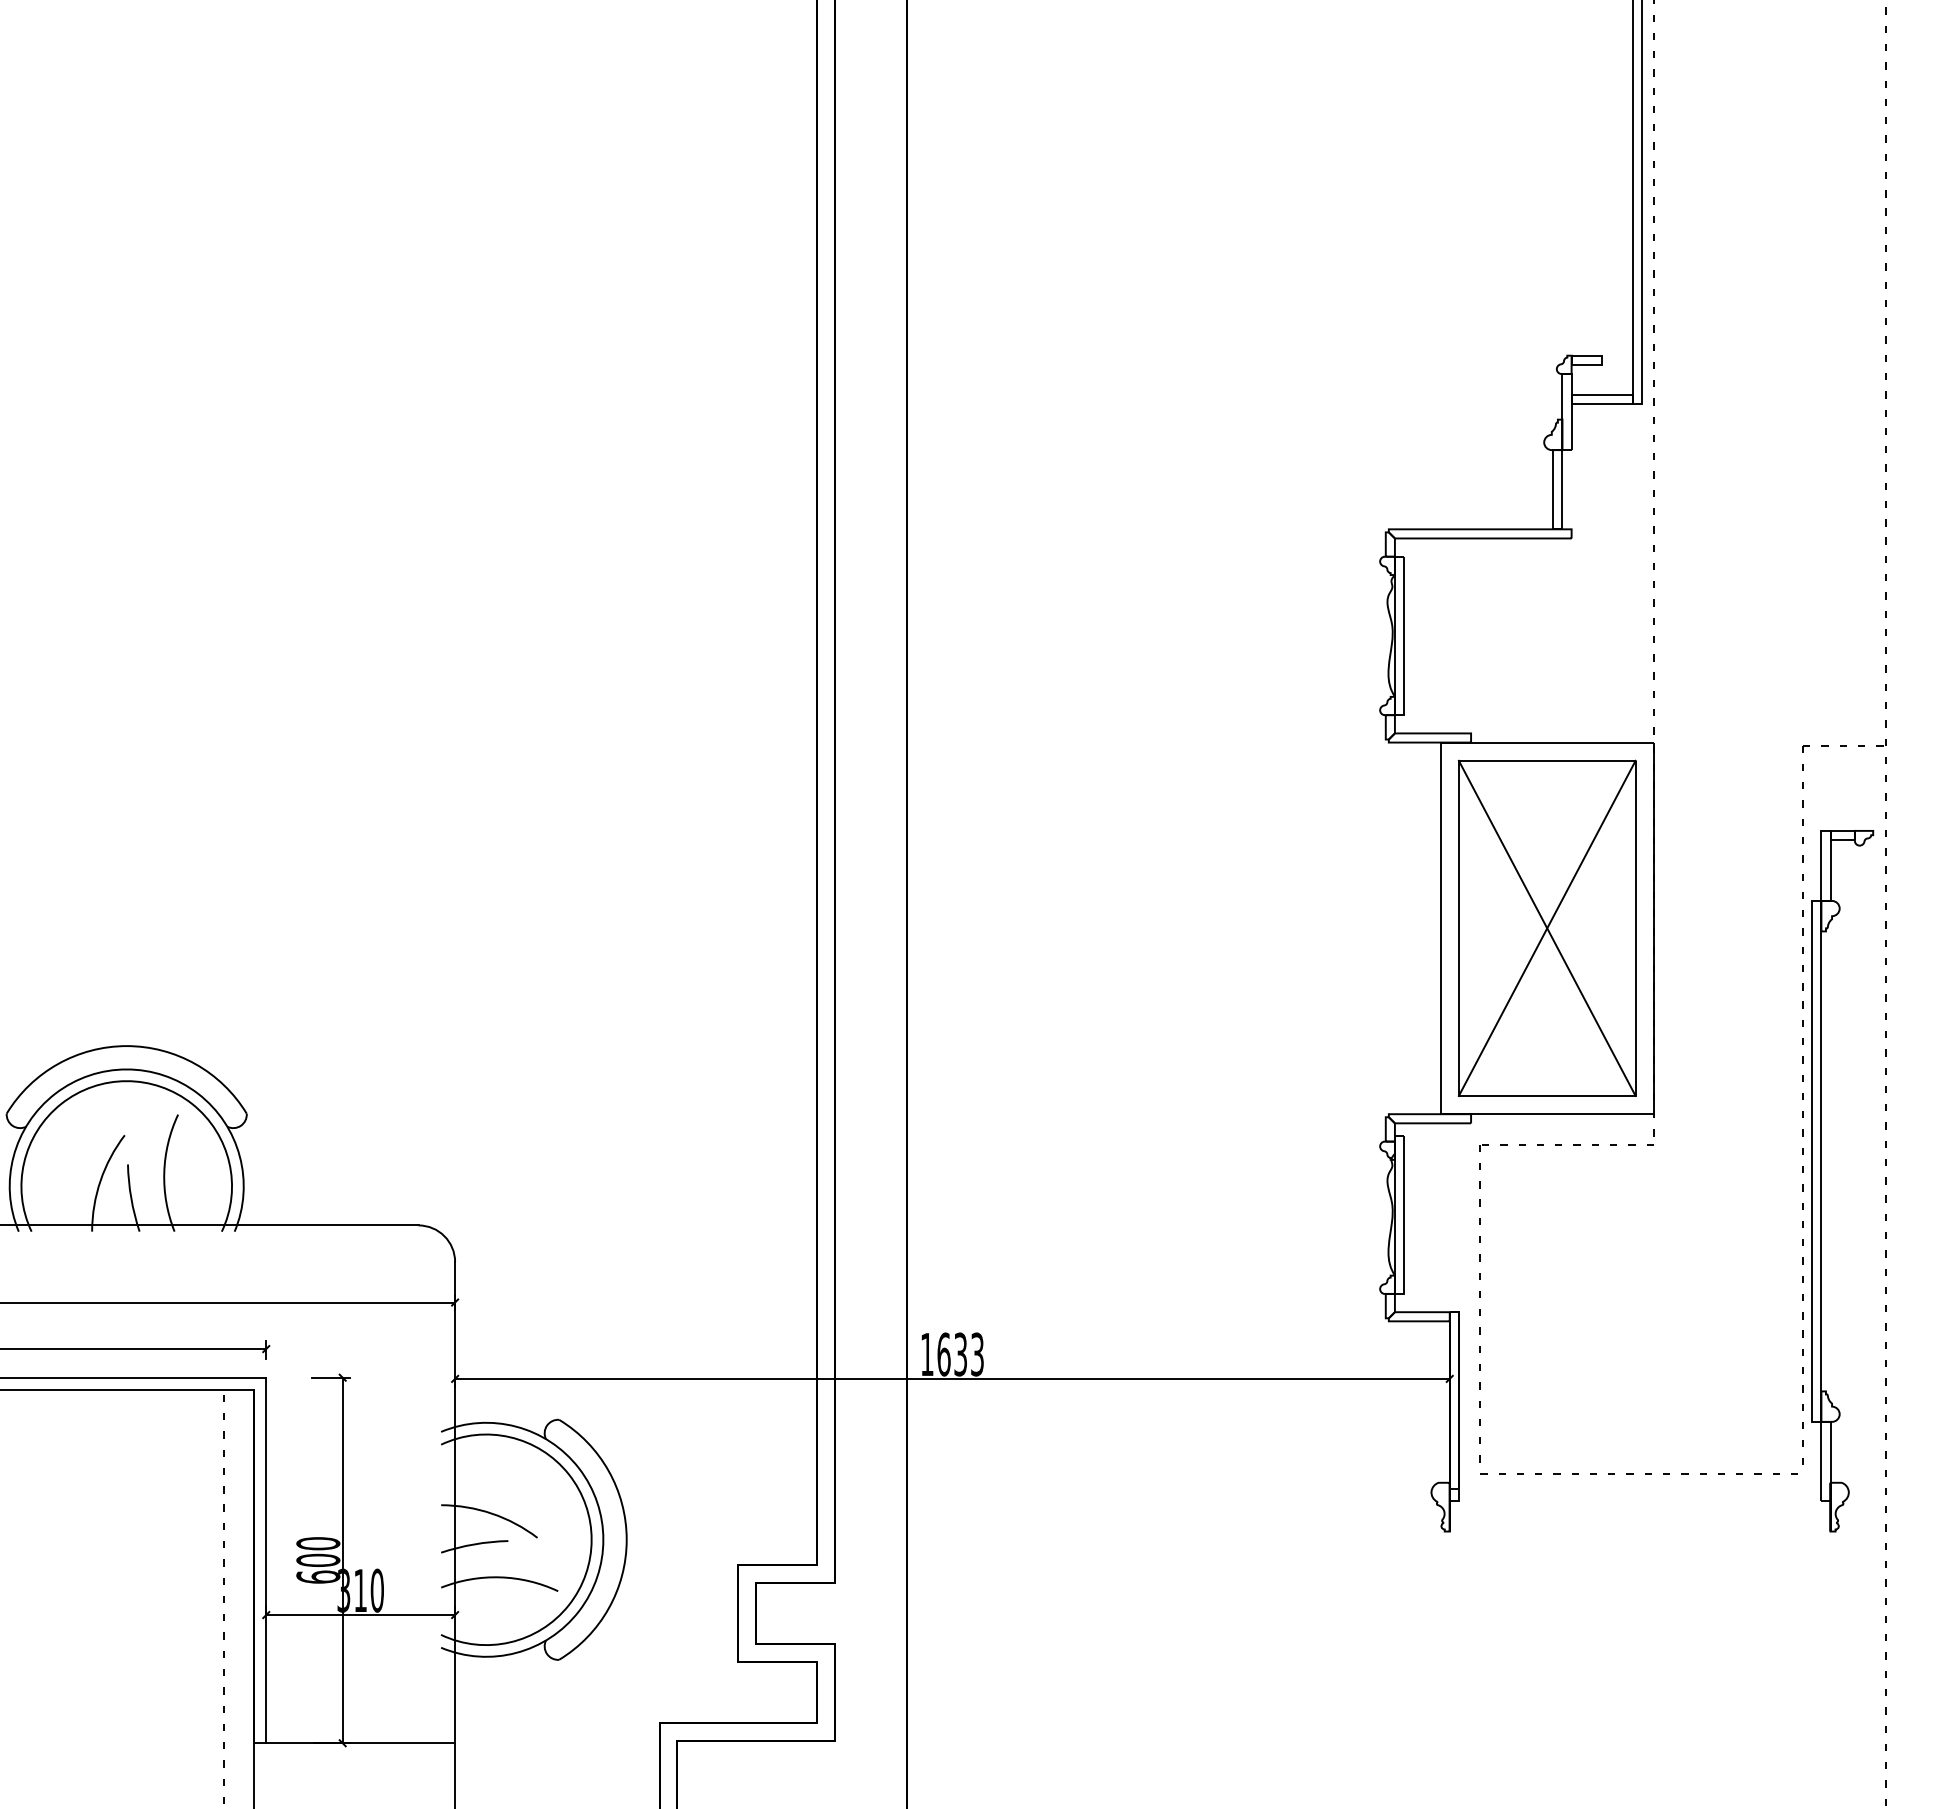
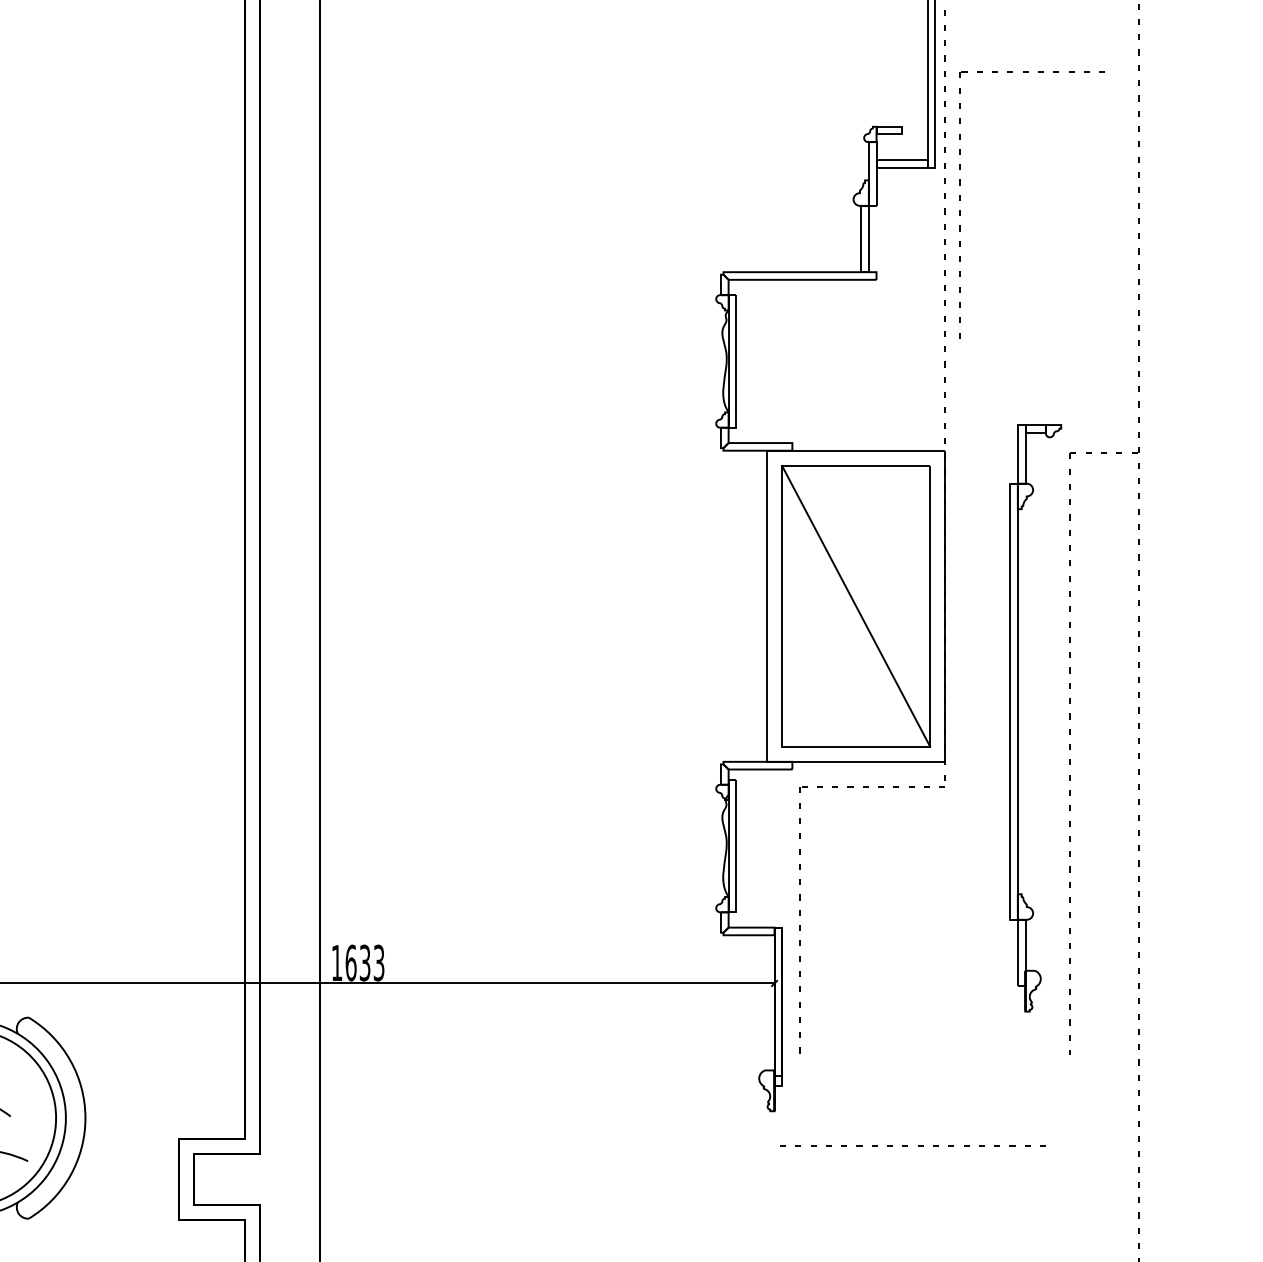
part: (1671, 443) -> (960, 200), added
line: (1546, 927) -> (855, 605), removed
part: (1821, 1181) -> (1017, 718), moved
line: (1633, 1473) -> (908, 1145), moved

